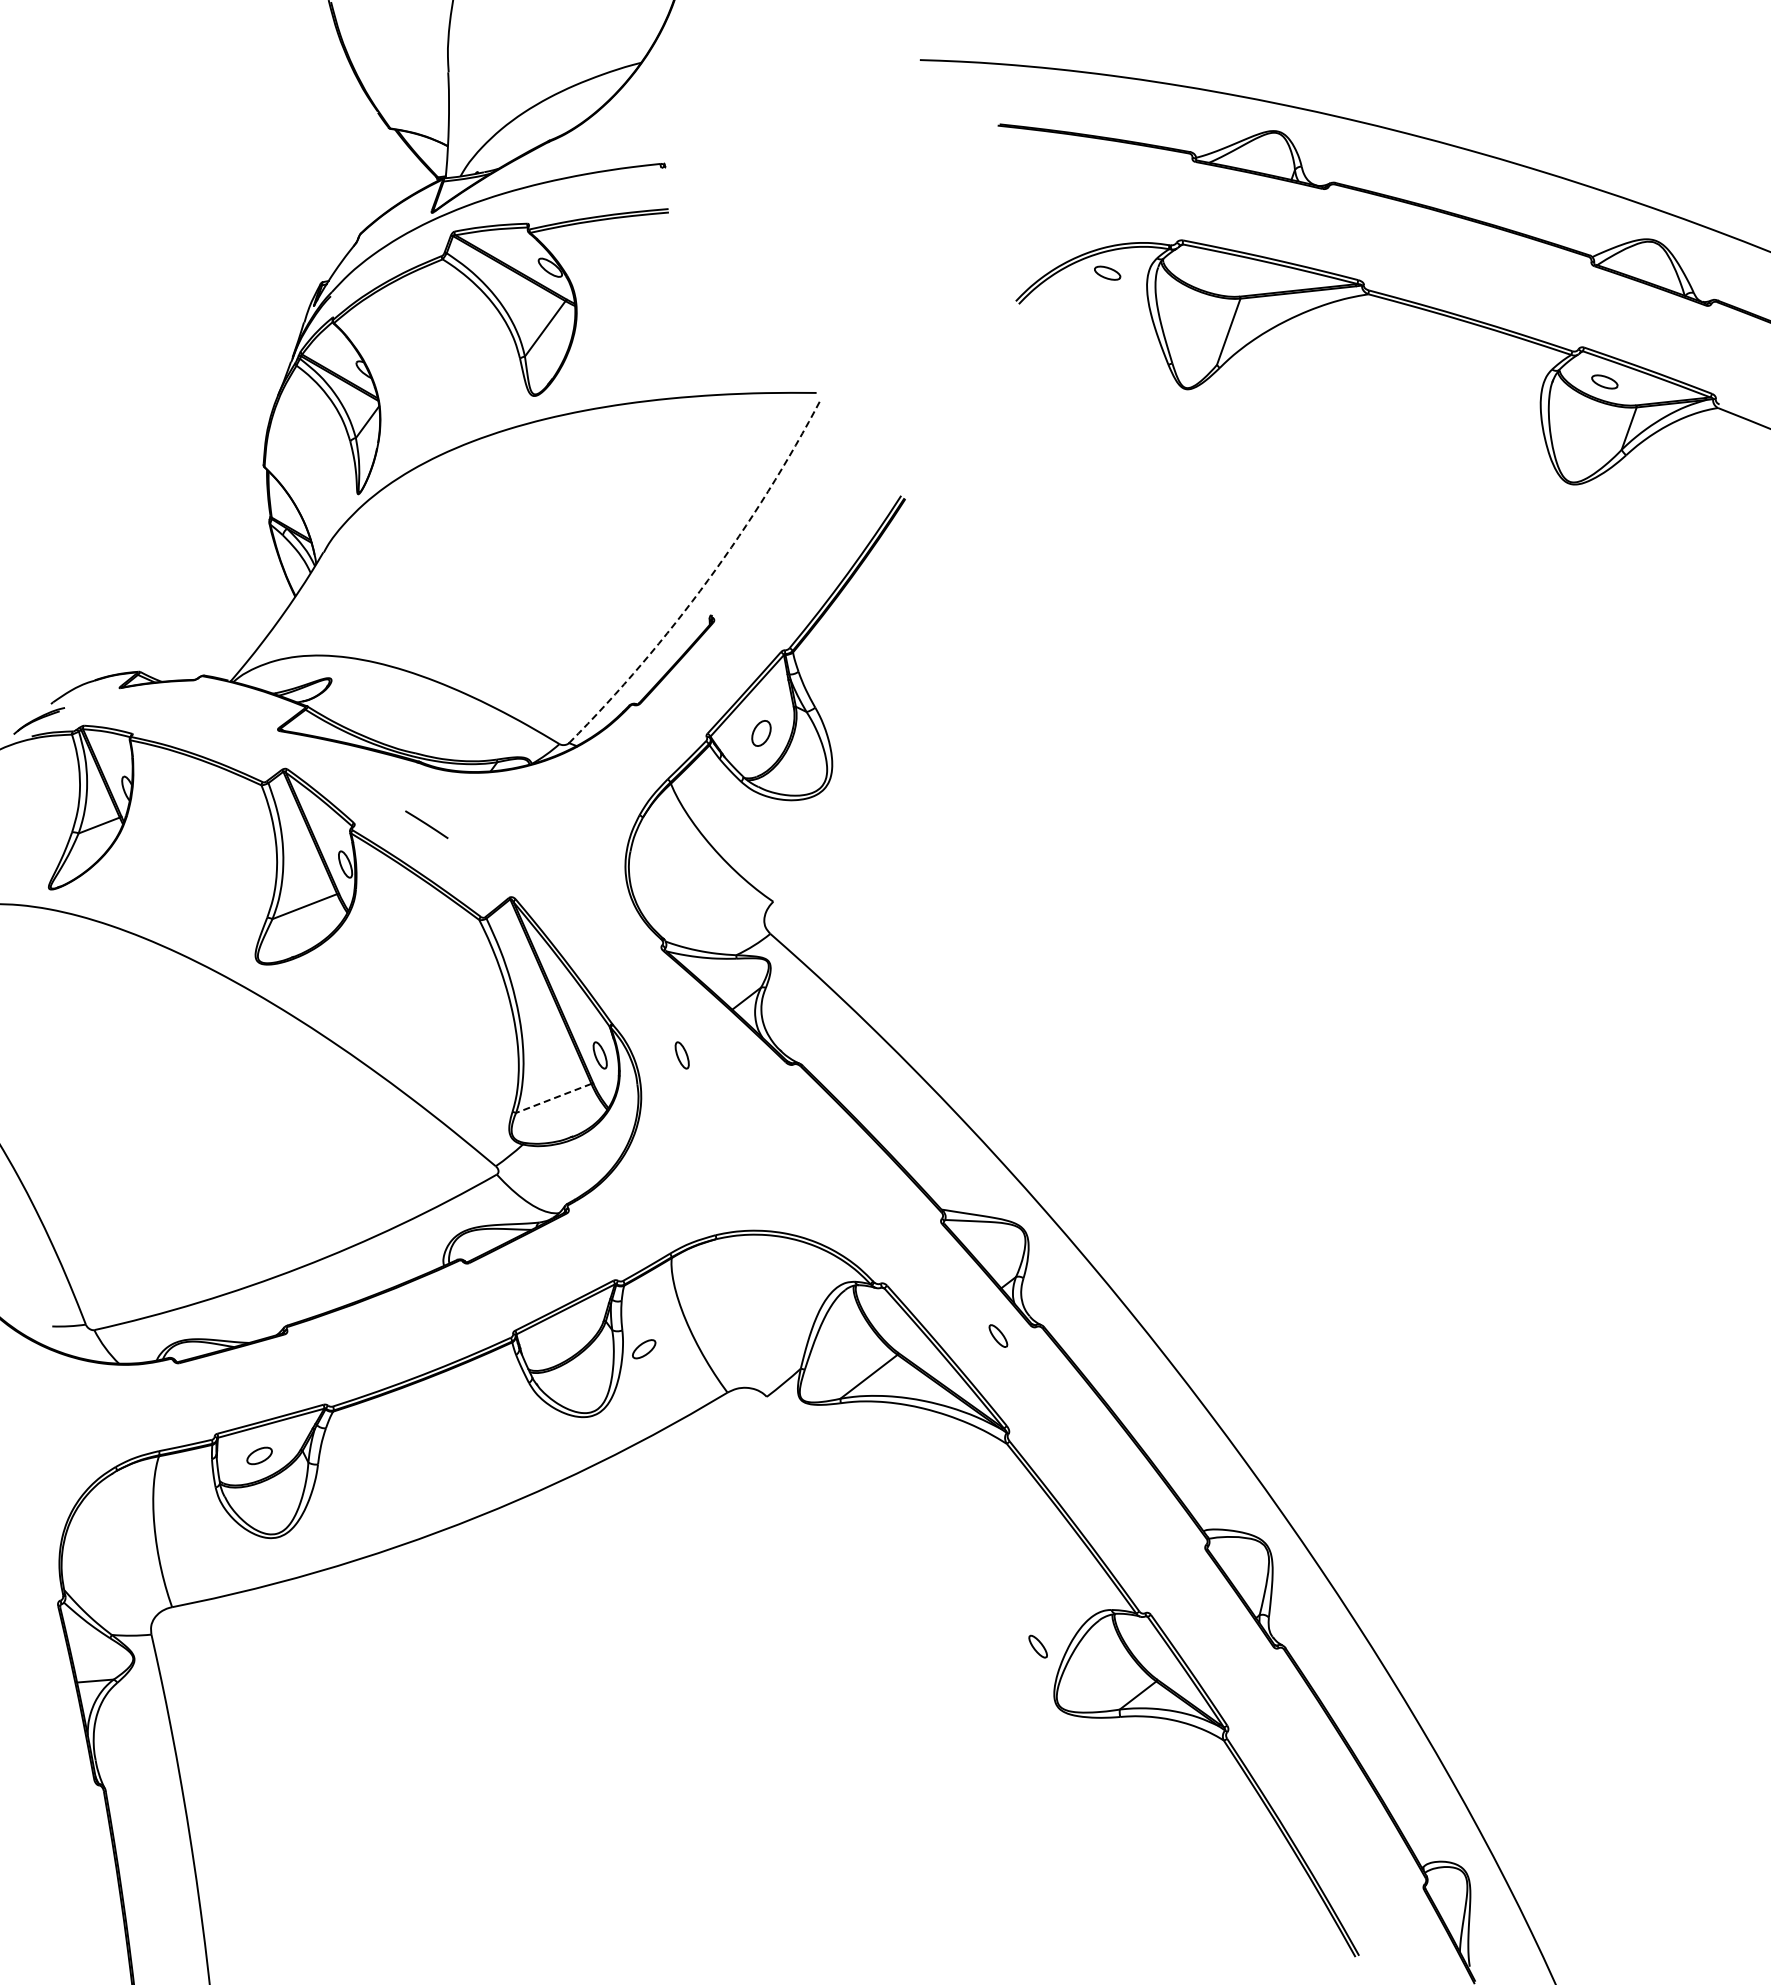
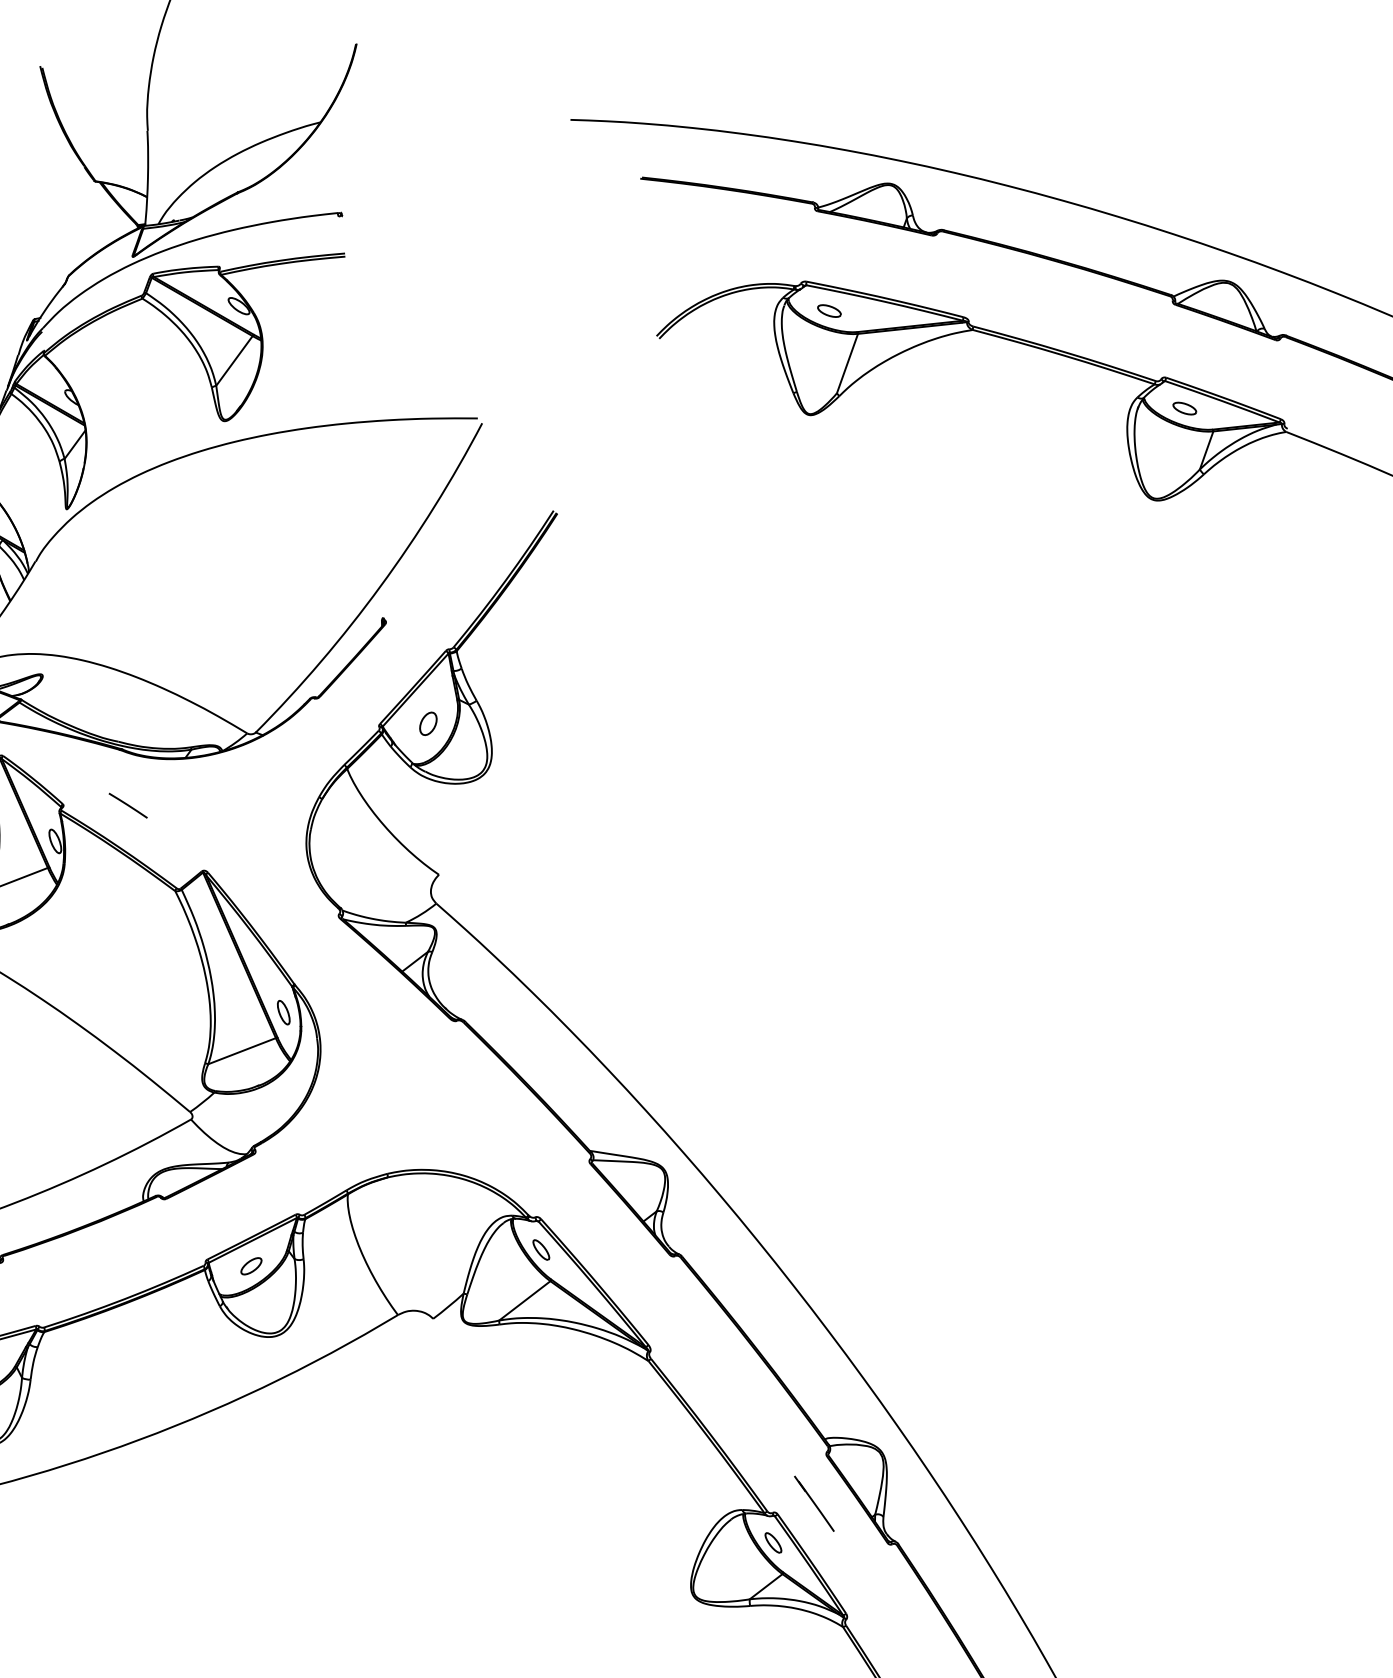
part: (1107, 272) -> (829, 310), moved
arc: (708, 580) -> (380, 586), dashed -> solid
part: (681, 1055) -> (356, 1012), removed
line: (553, 1098) -> (241, 1051), dashed -> solid
part: (998, 1335) -> (541, 1249), moved
part: (644, 1349) -> (251, 1266), moved
line: (1191, 1602) -> (814, 1503), added
part: (1037, 1646) -> (772, 1542), moved

